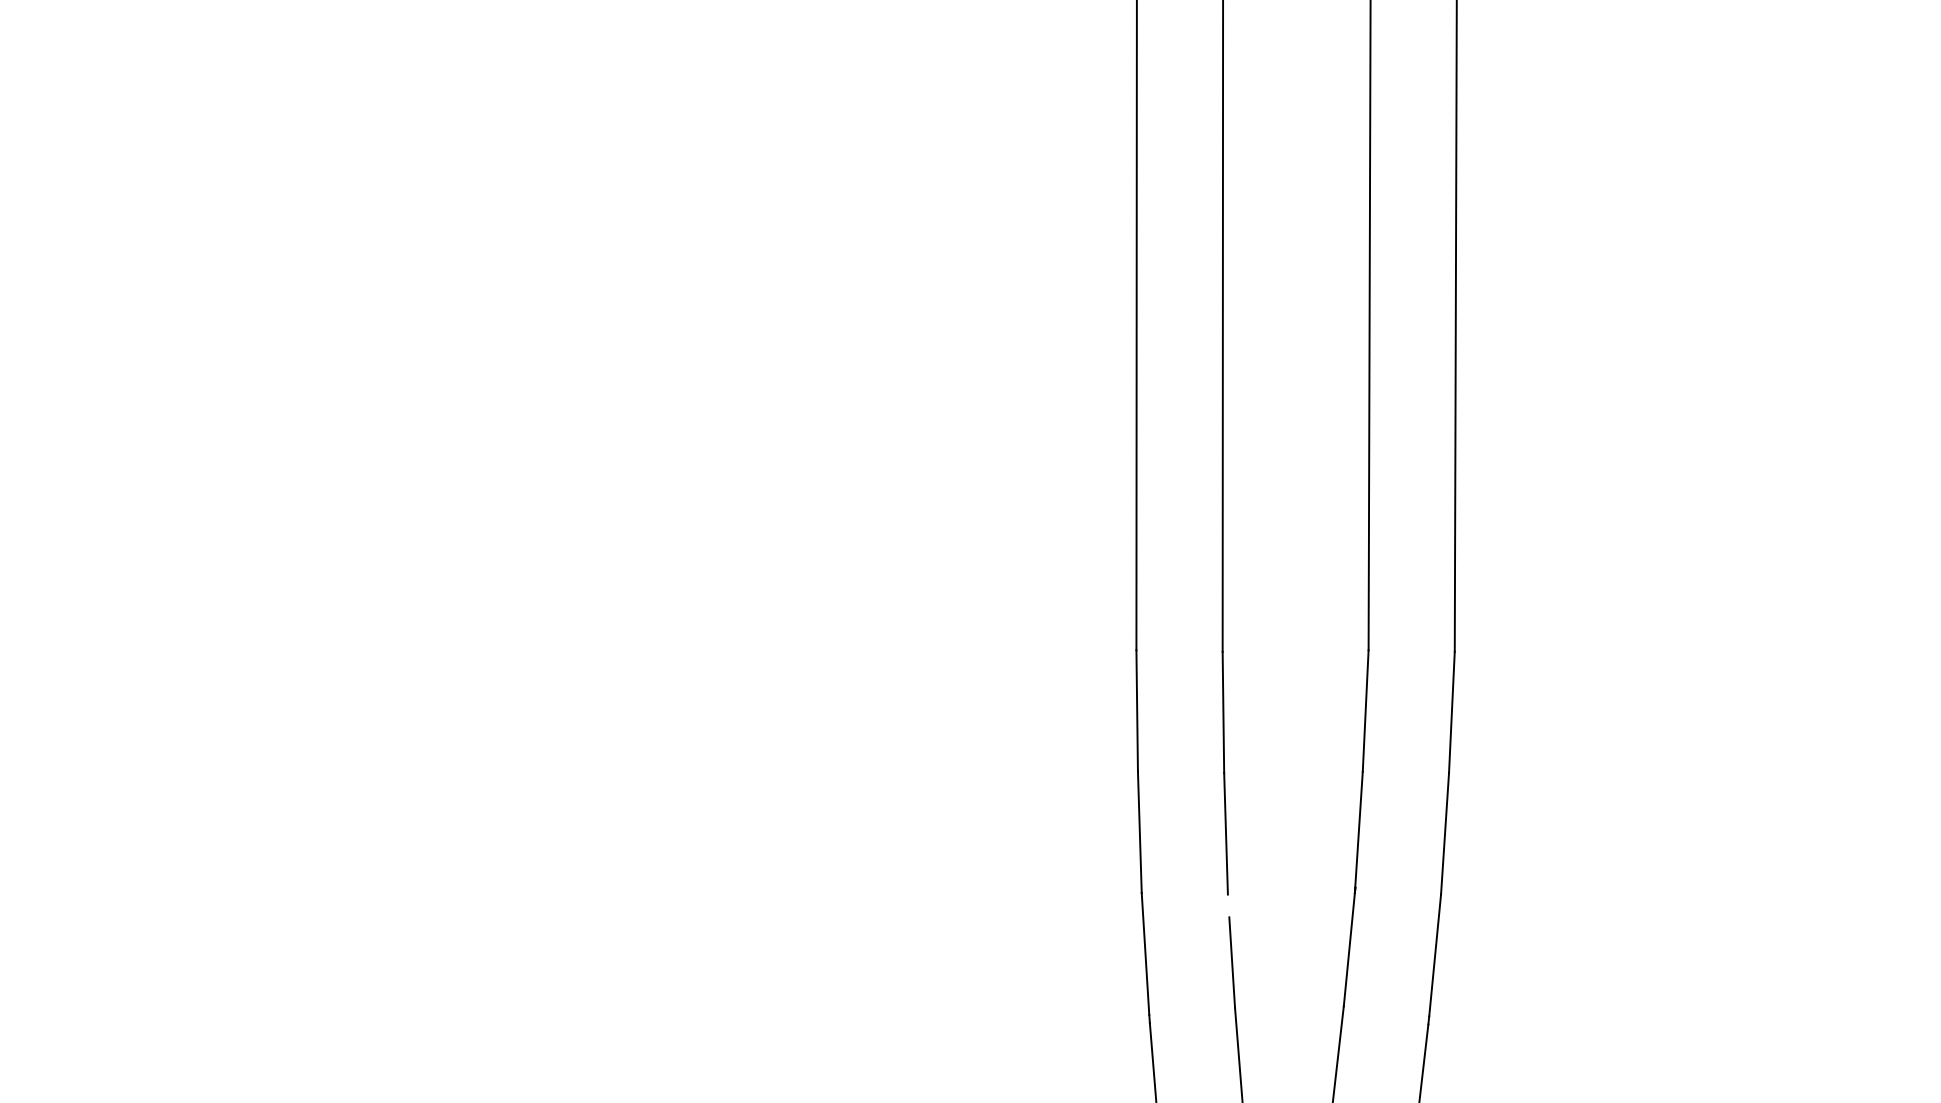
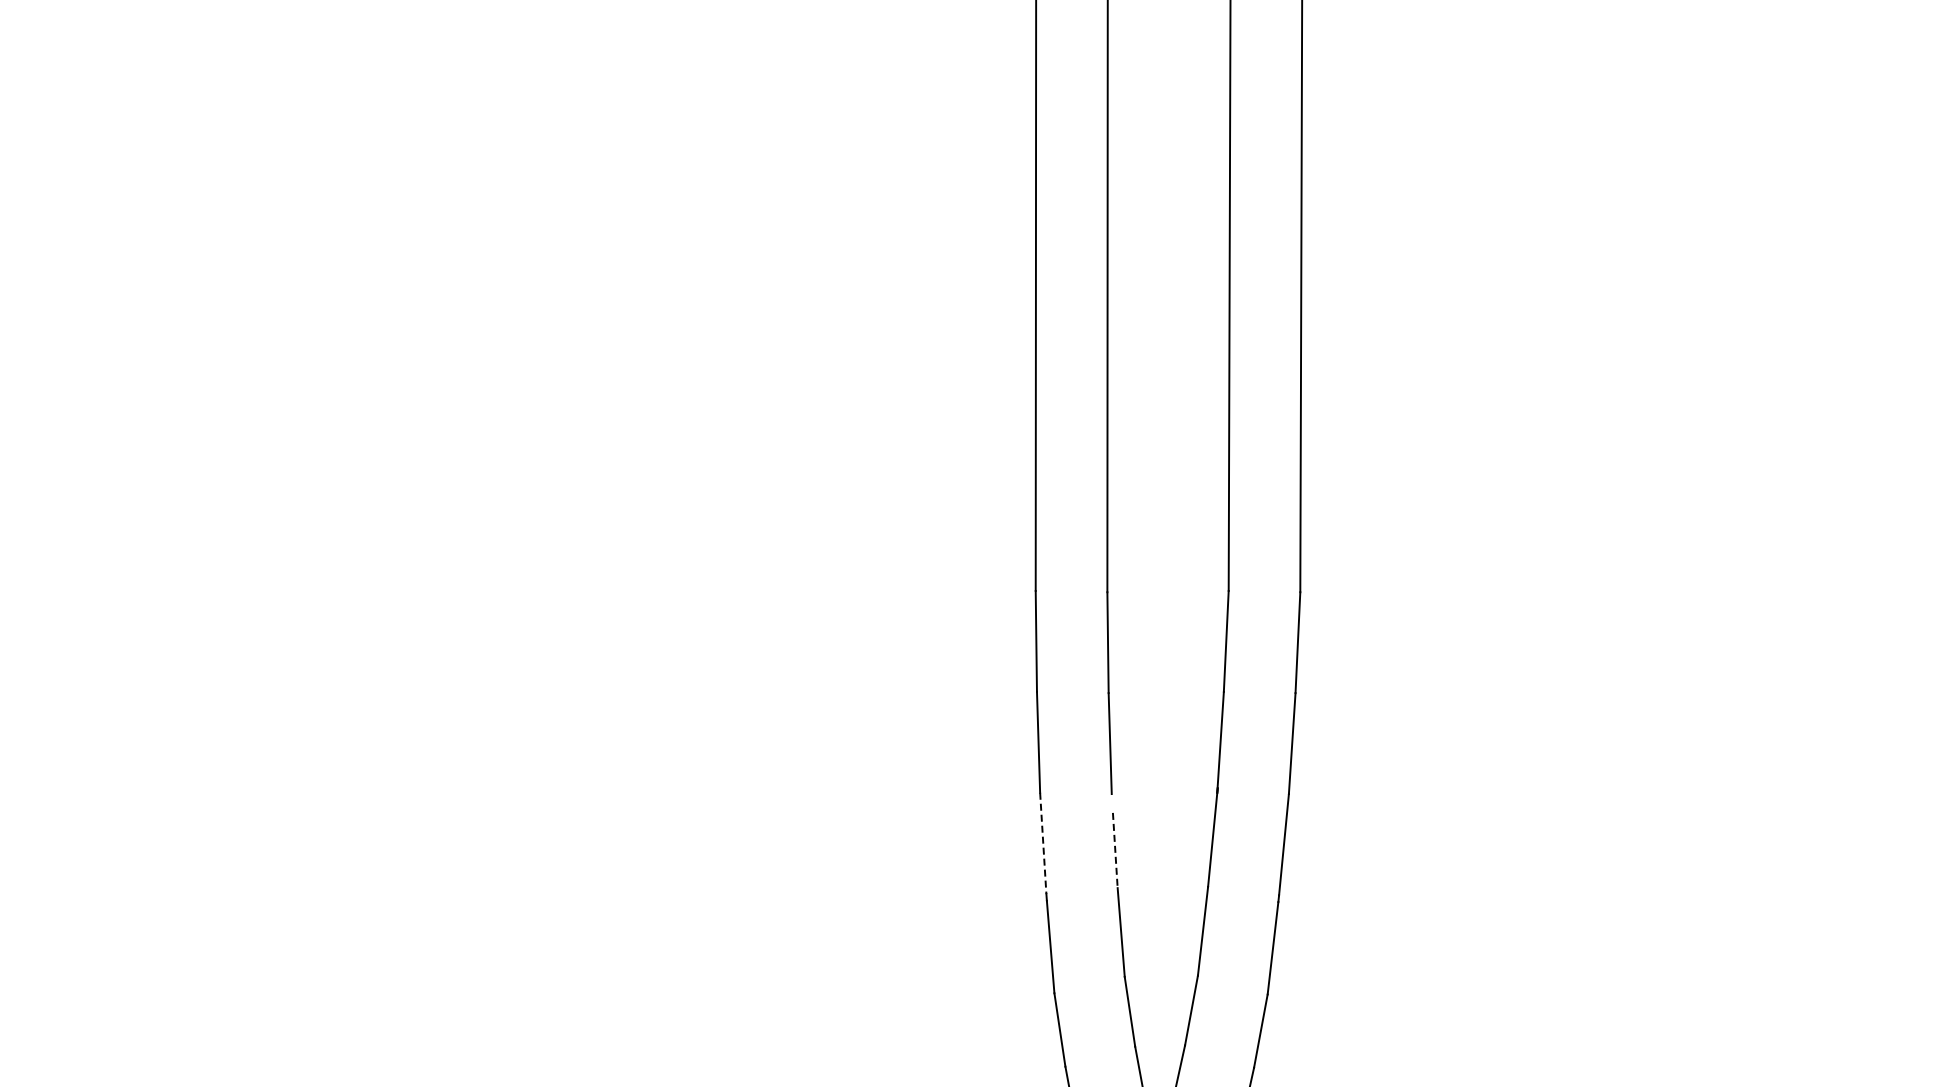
line: (1145, 954) -> (1043, 843), solid -> dashed
line: (1232, 962) -> (1115, 850), solid -> dashed

